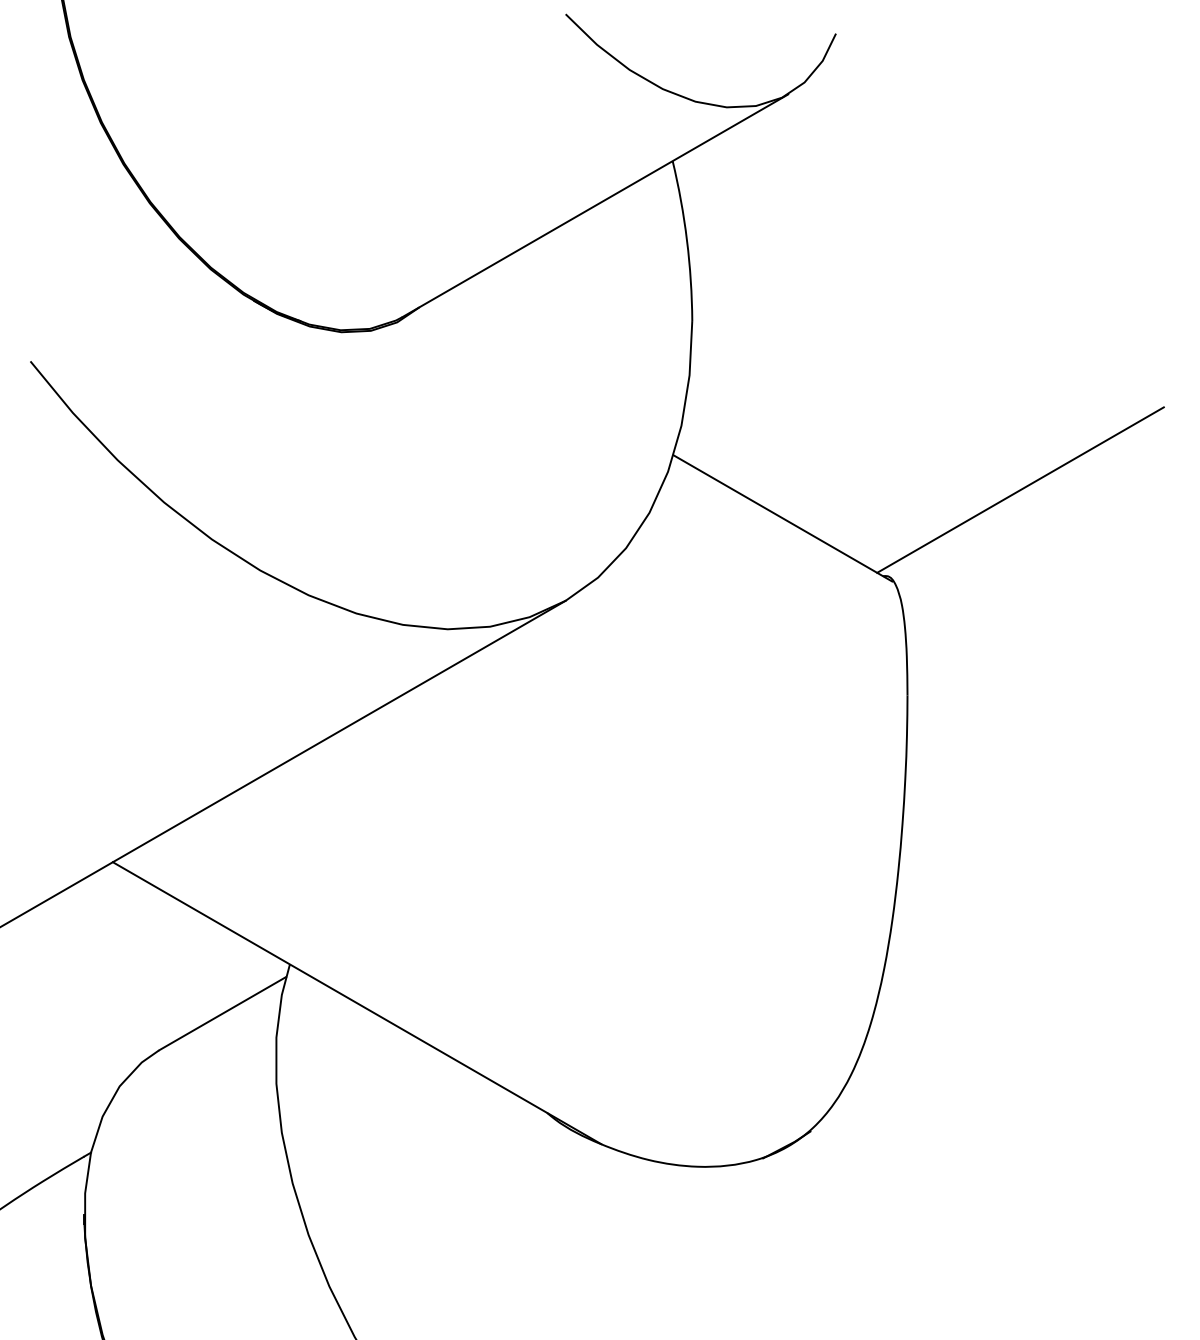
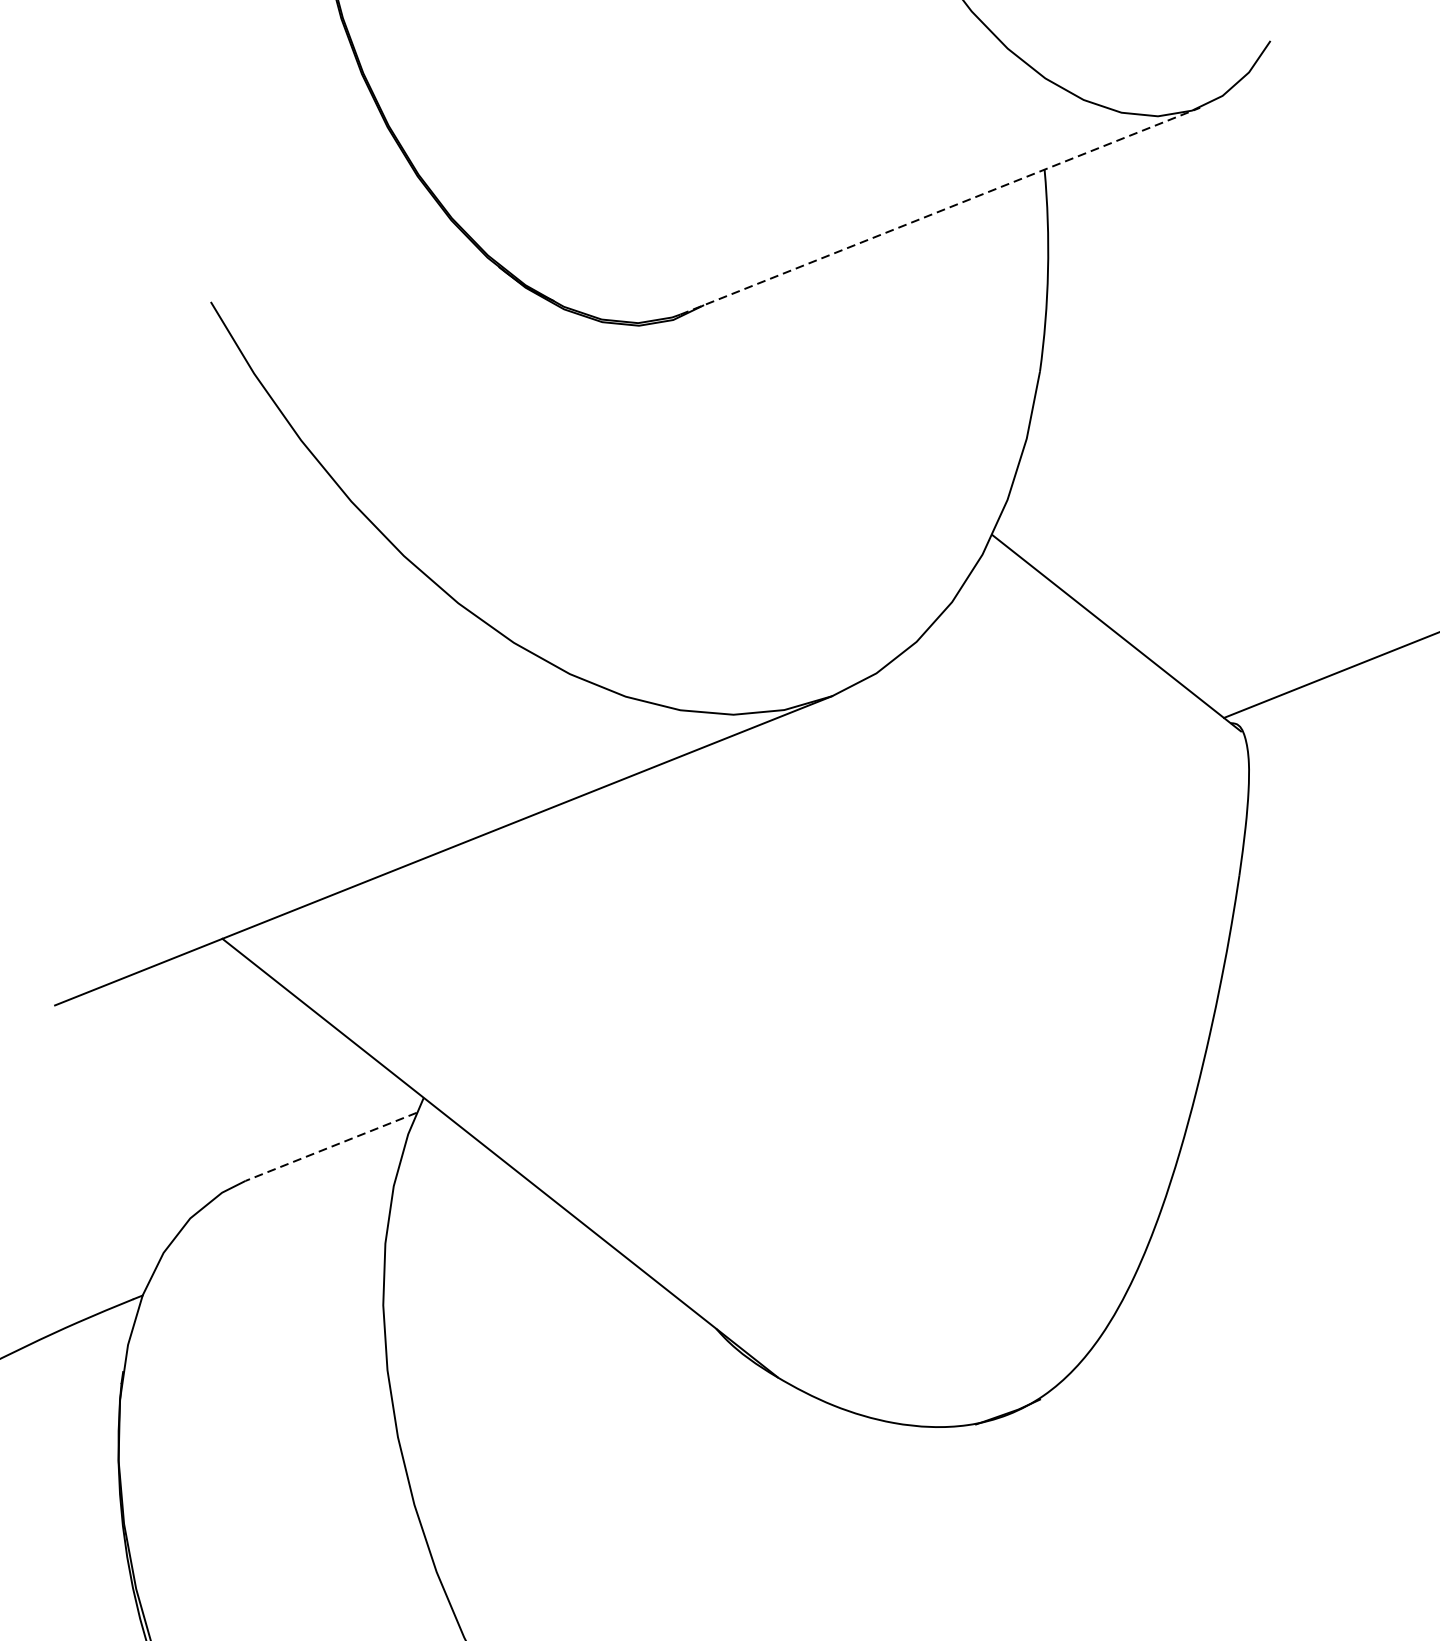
line: (595, 205) -> (940, 210), solid -> dashed
line: (222, 1014) -> (330, 1147), solid -> dashed

